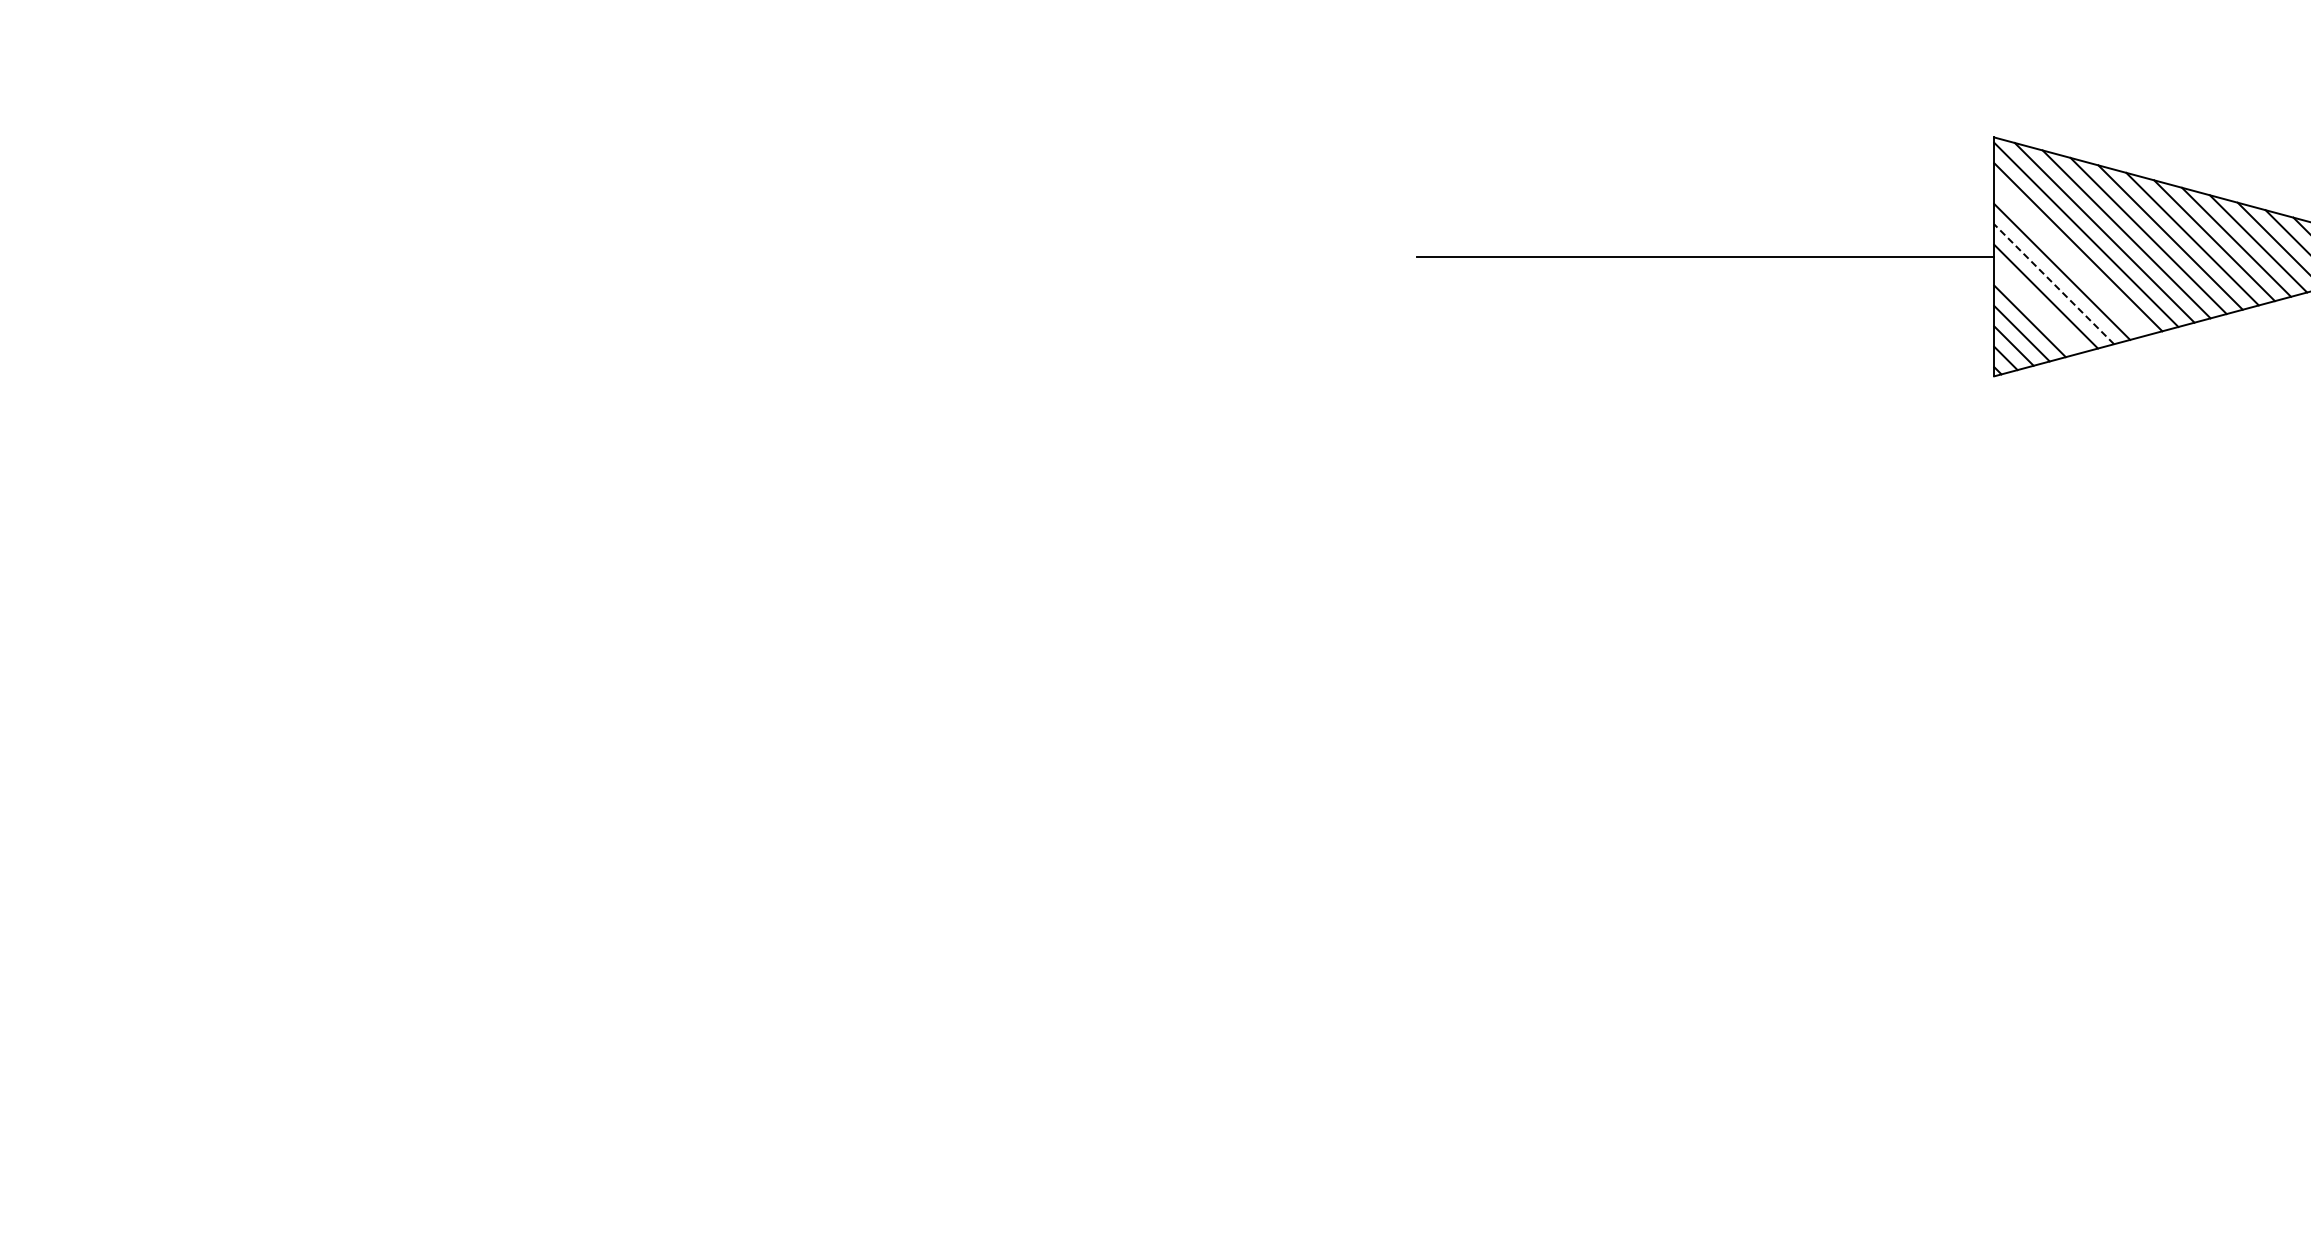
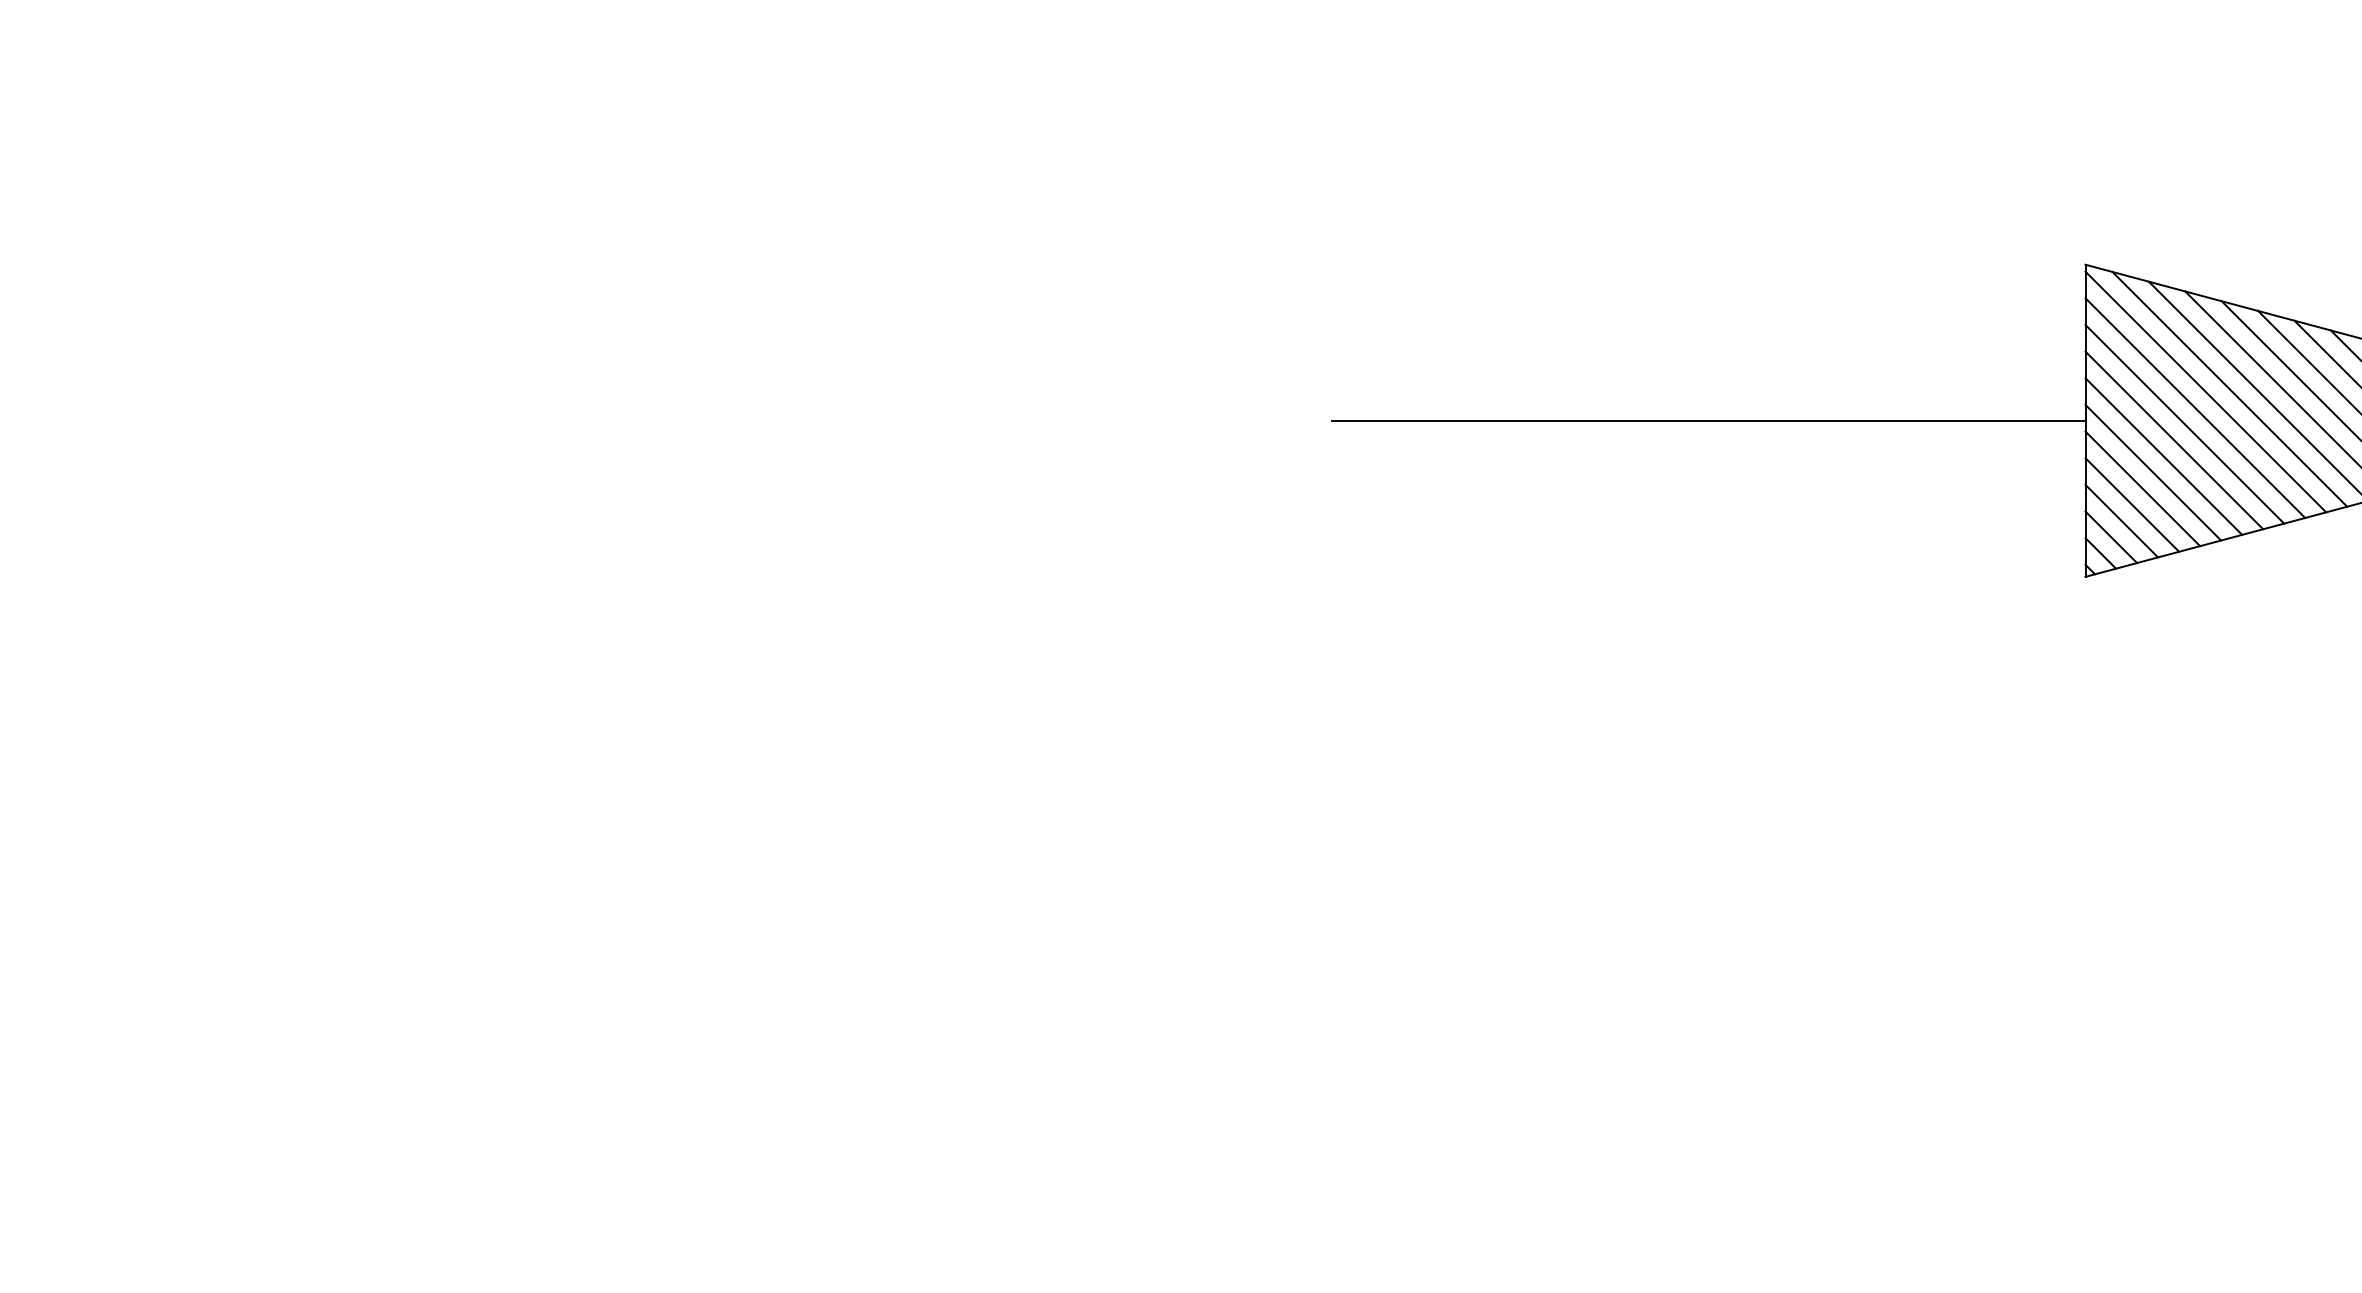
line: (2070, 259) -> (2185, 424), added
line: (2054, 284) -> (2164, 456), dashed -> solid
line: (2037, 308) -> (2142, 488), added

